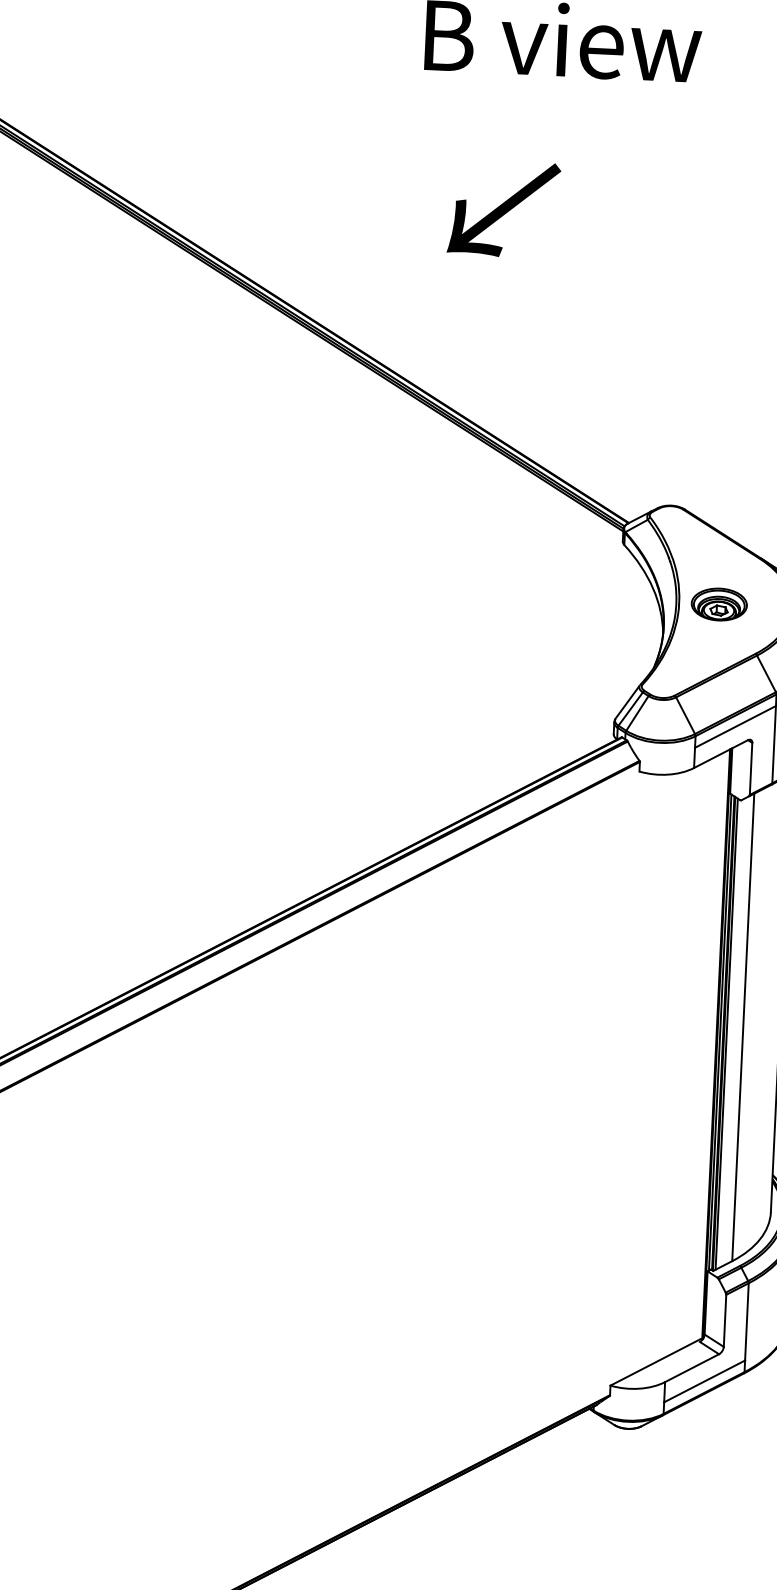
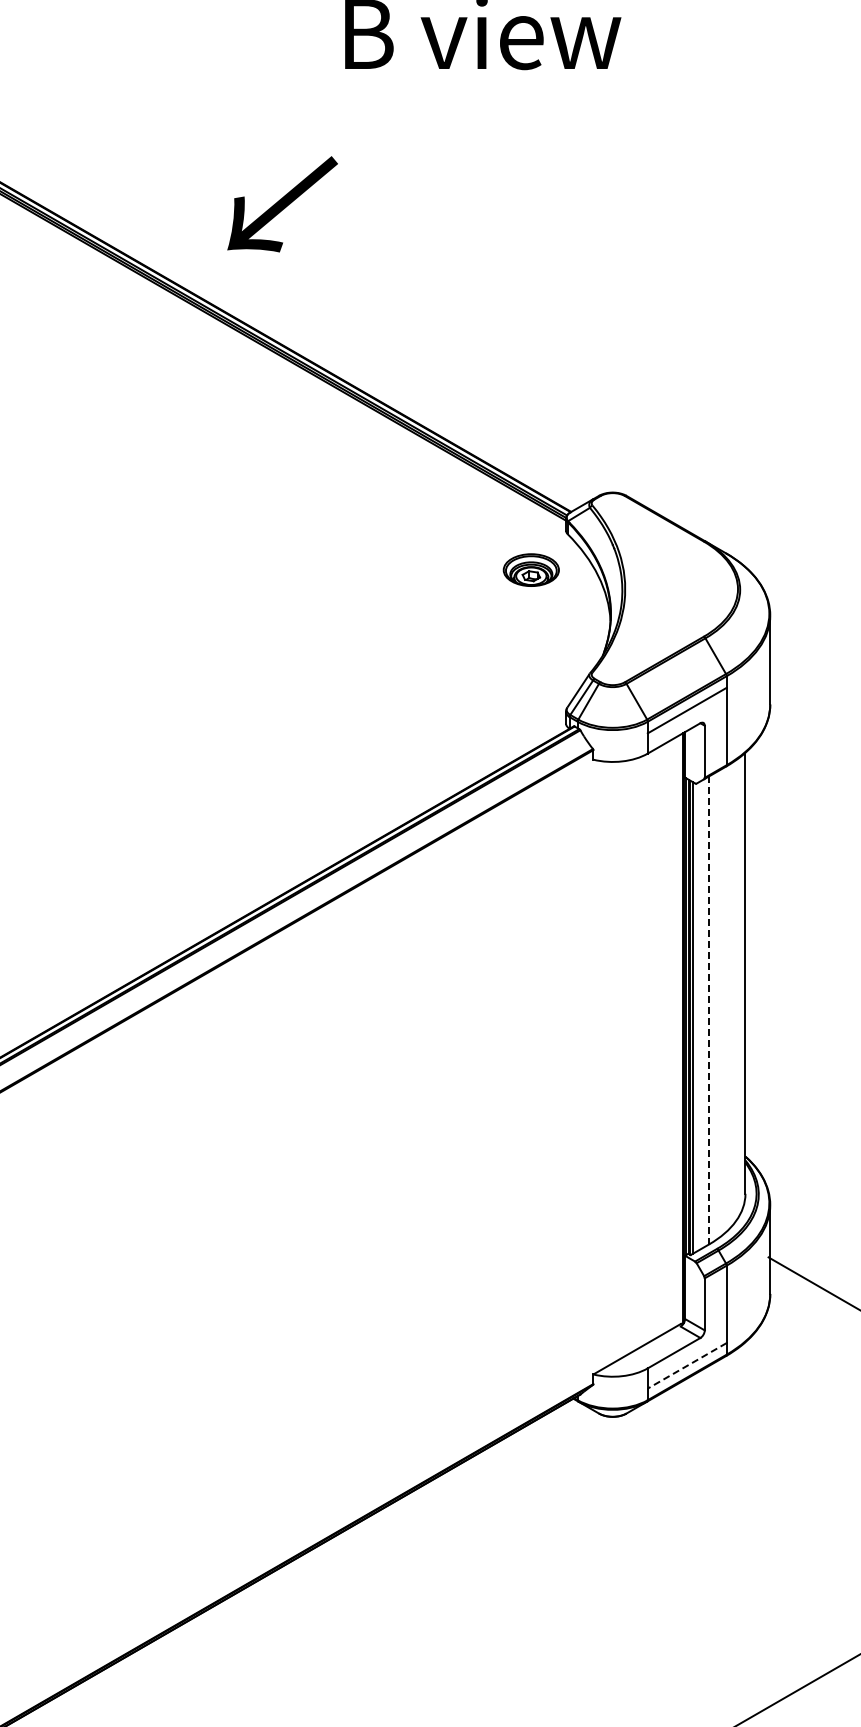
text: (503, 209) -> (282, 204), moved
part: (718, 603) -> (530, 569), moved
line: (743, 1027) -> (709, 1010), solid -> dashed
line: (704, 1381) -> (687, 1365), solid -> dashed

